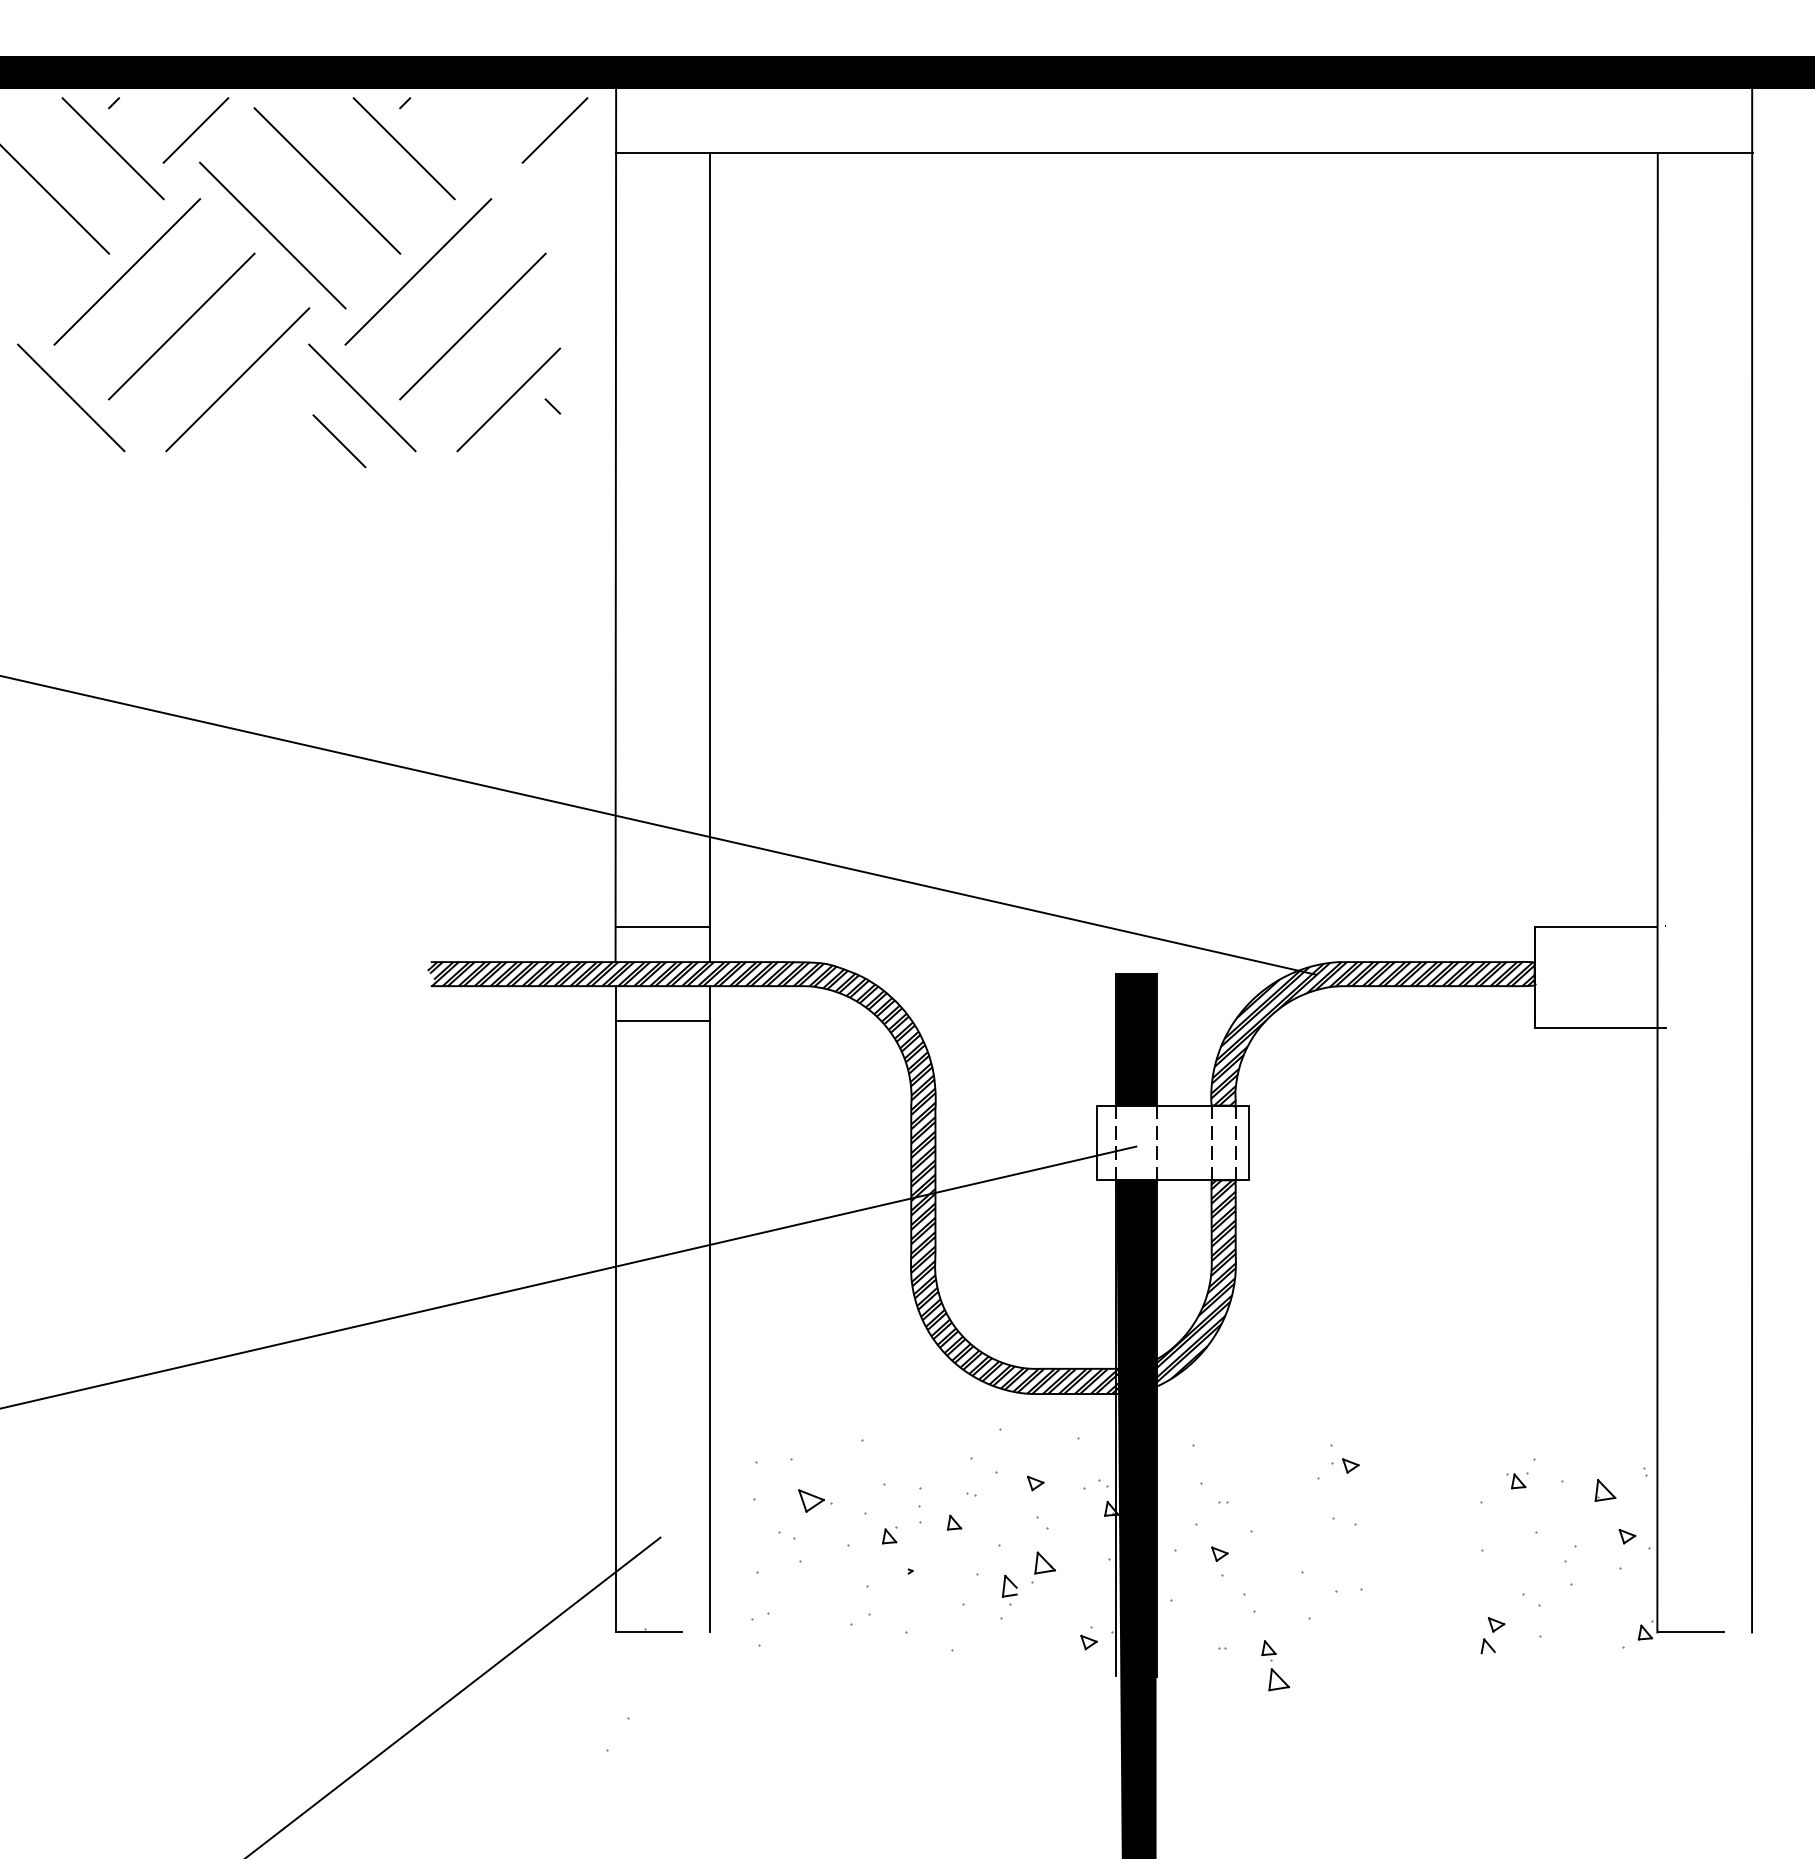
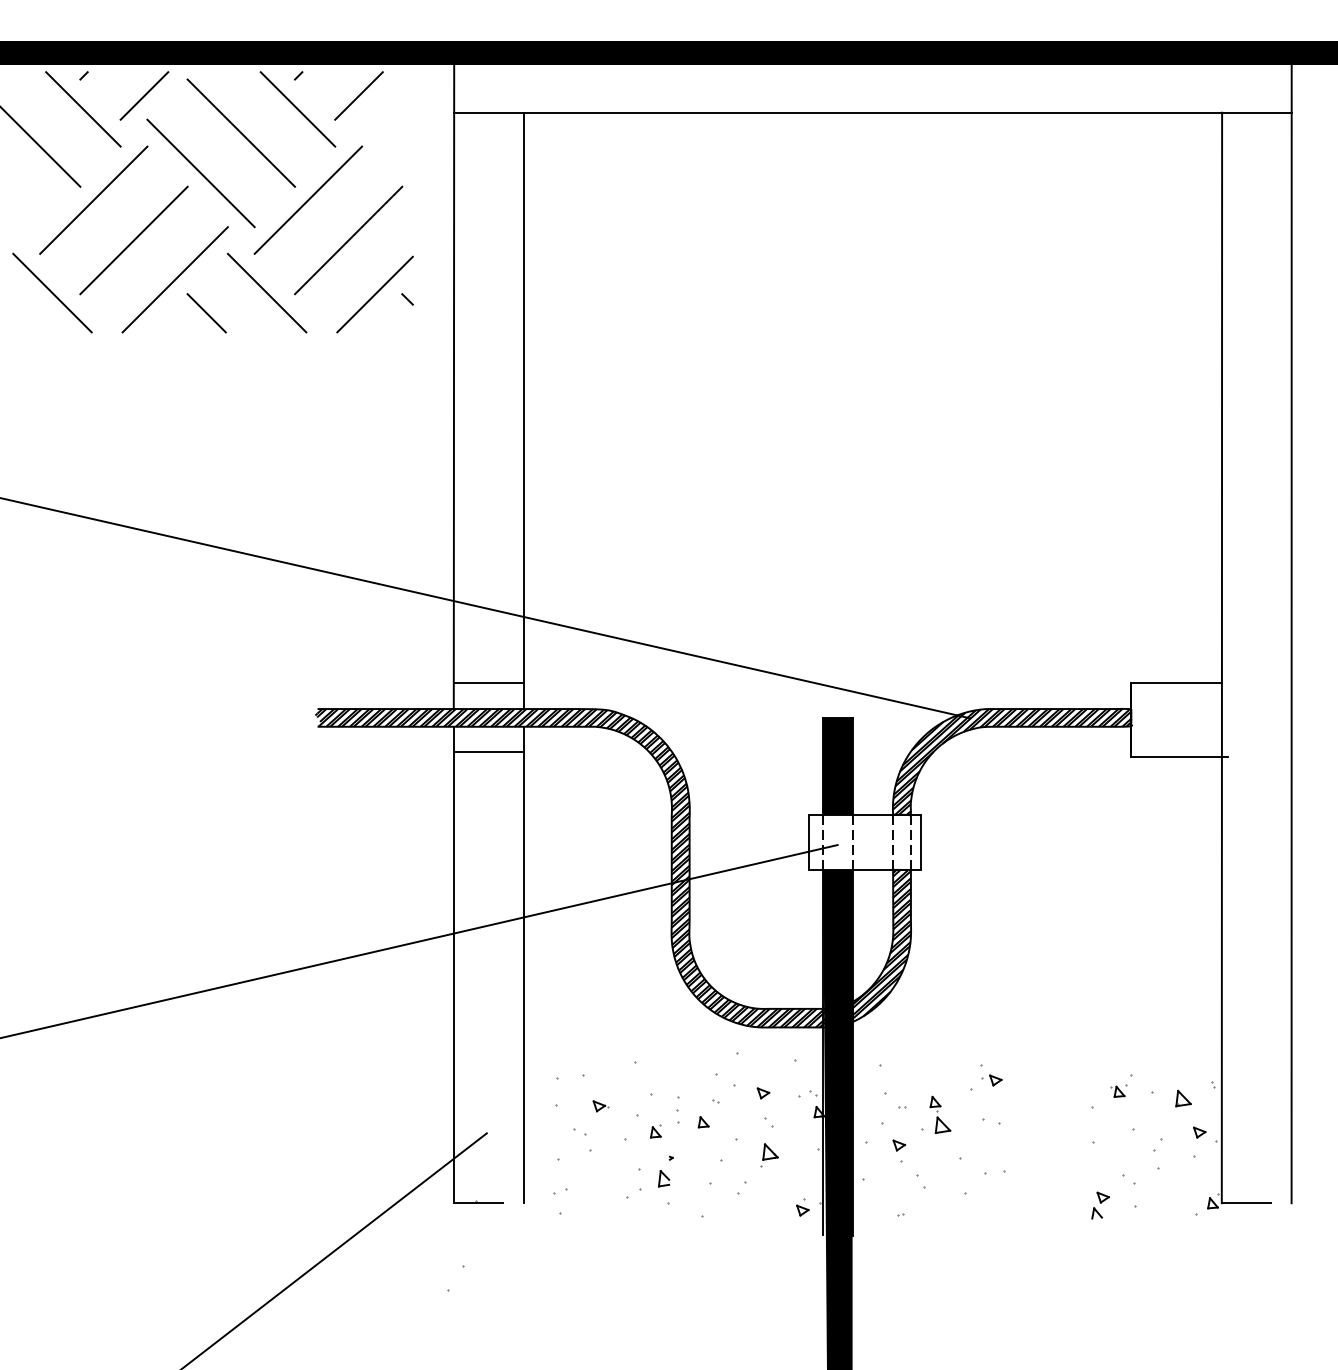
line: (554, 130) -> (358, 95), moved
line: (339, 441) -> (206, 313), moved
part: (815, 1500) -> (601, 1105), size x0.62
part: (1009, 1585) -> (663, 1178), moved
part: (1275, 1665) -> (940, 1114), moved

